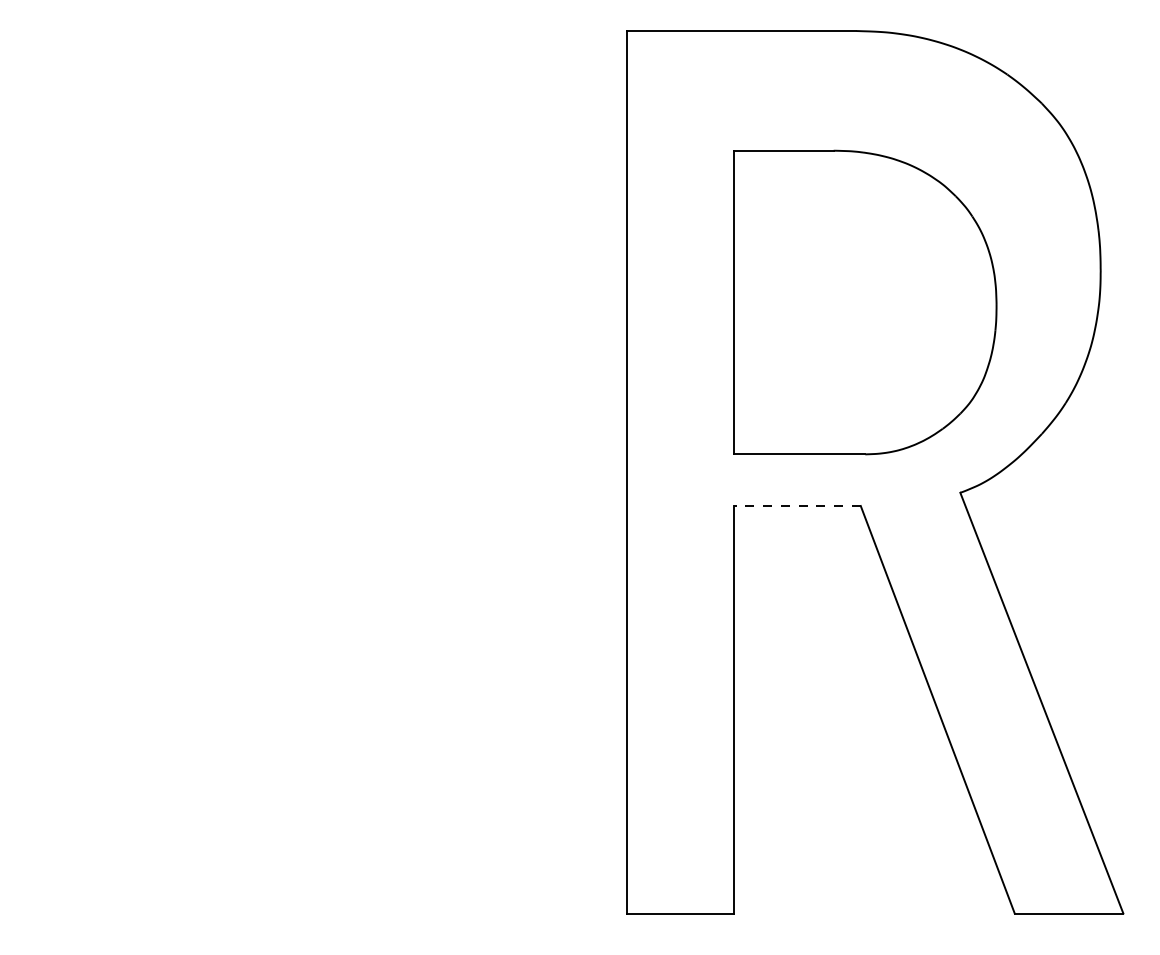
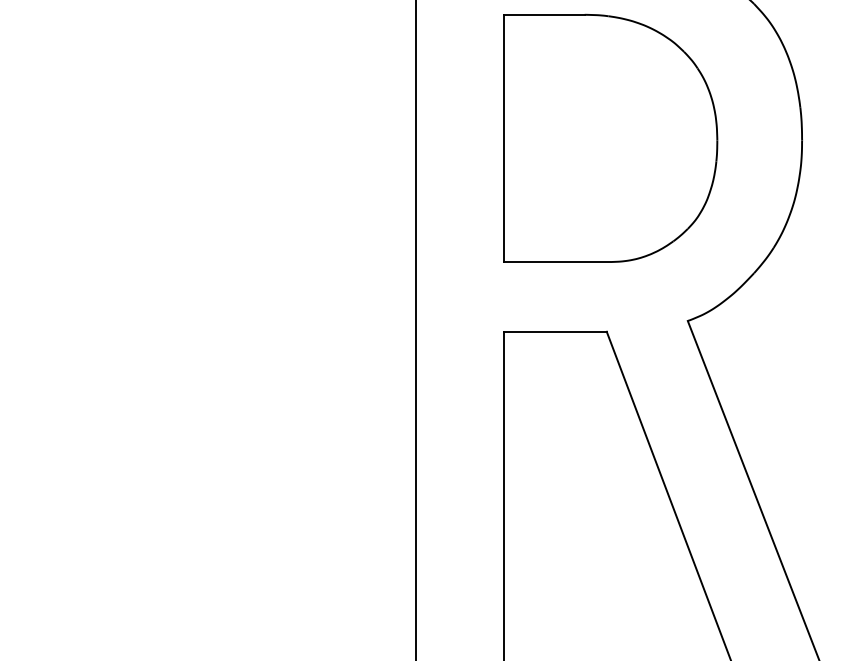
part: (865, 302) -> (610, 138), moved
line: (796, 506) -> (554, 332), dashed -> solid

